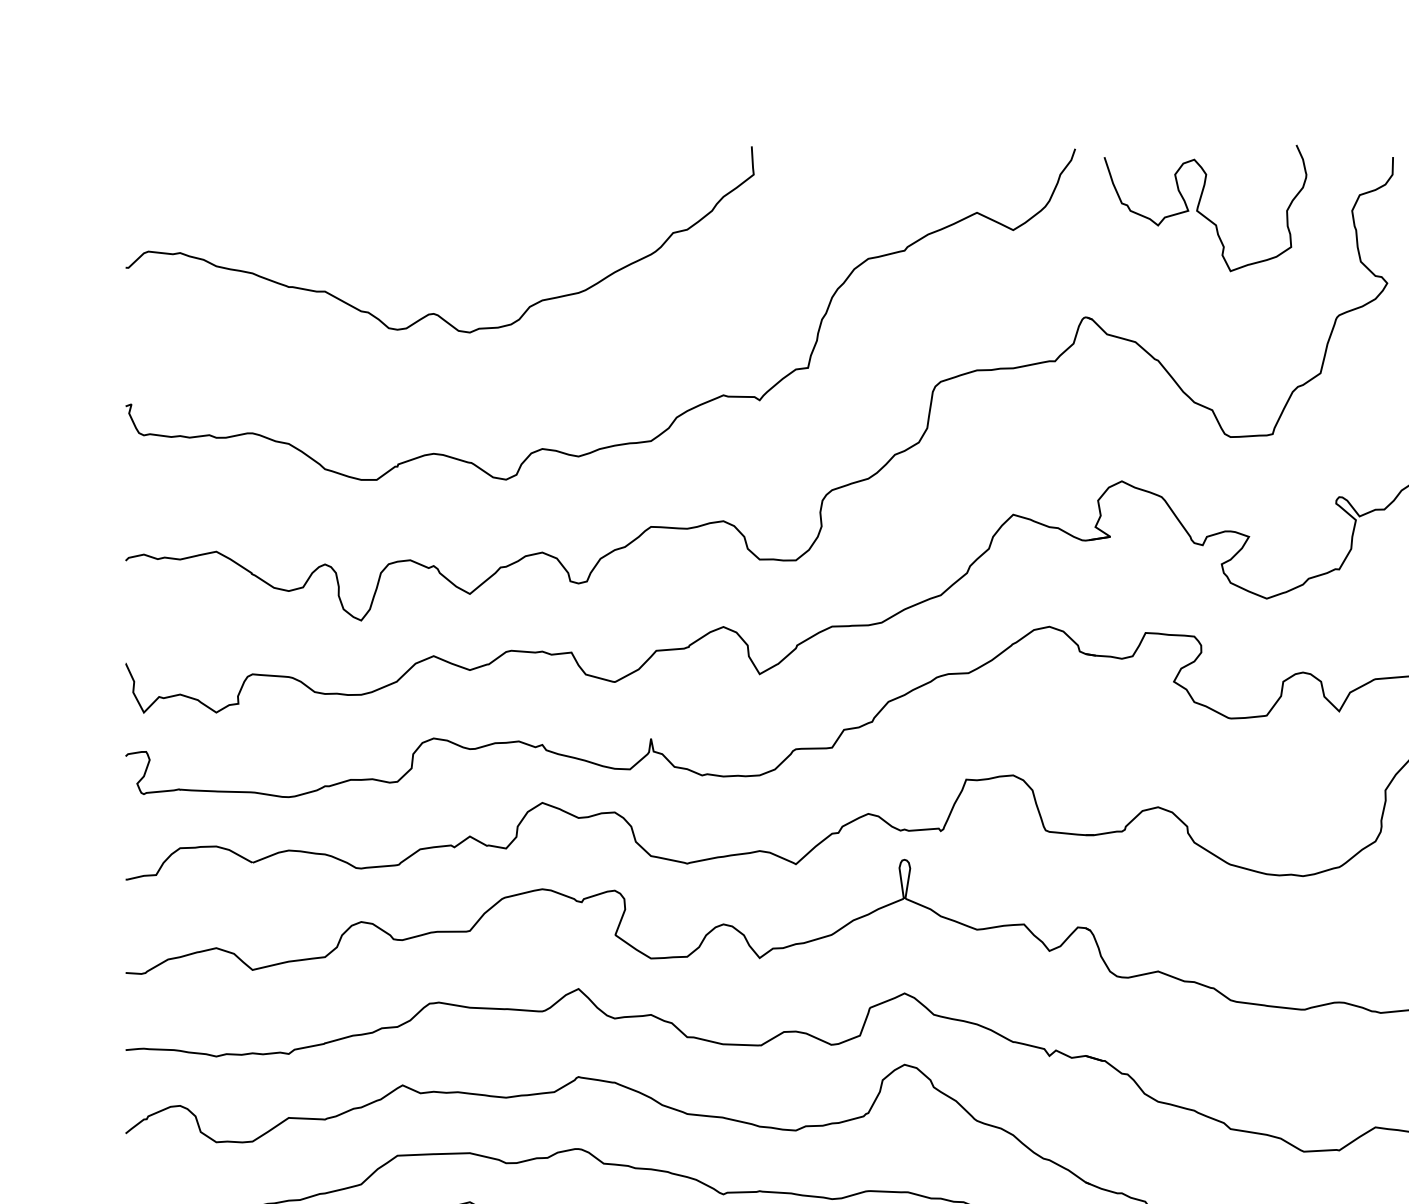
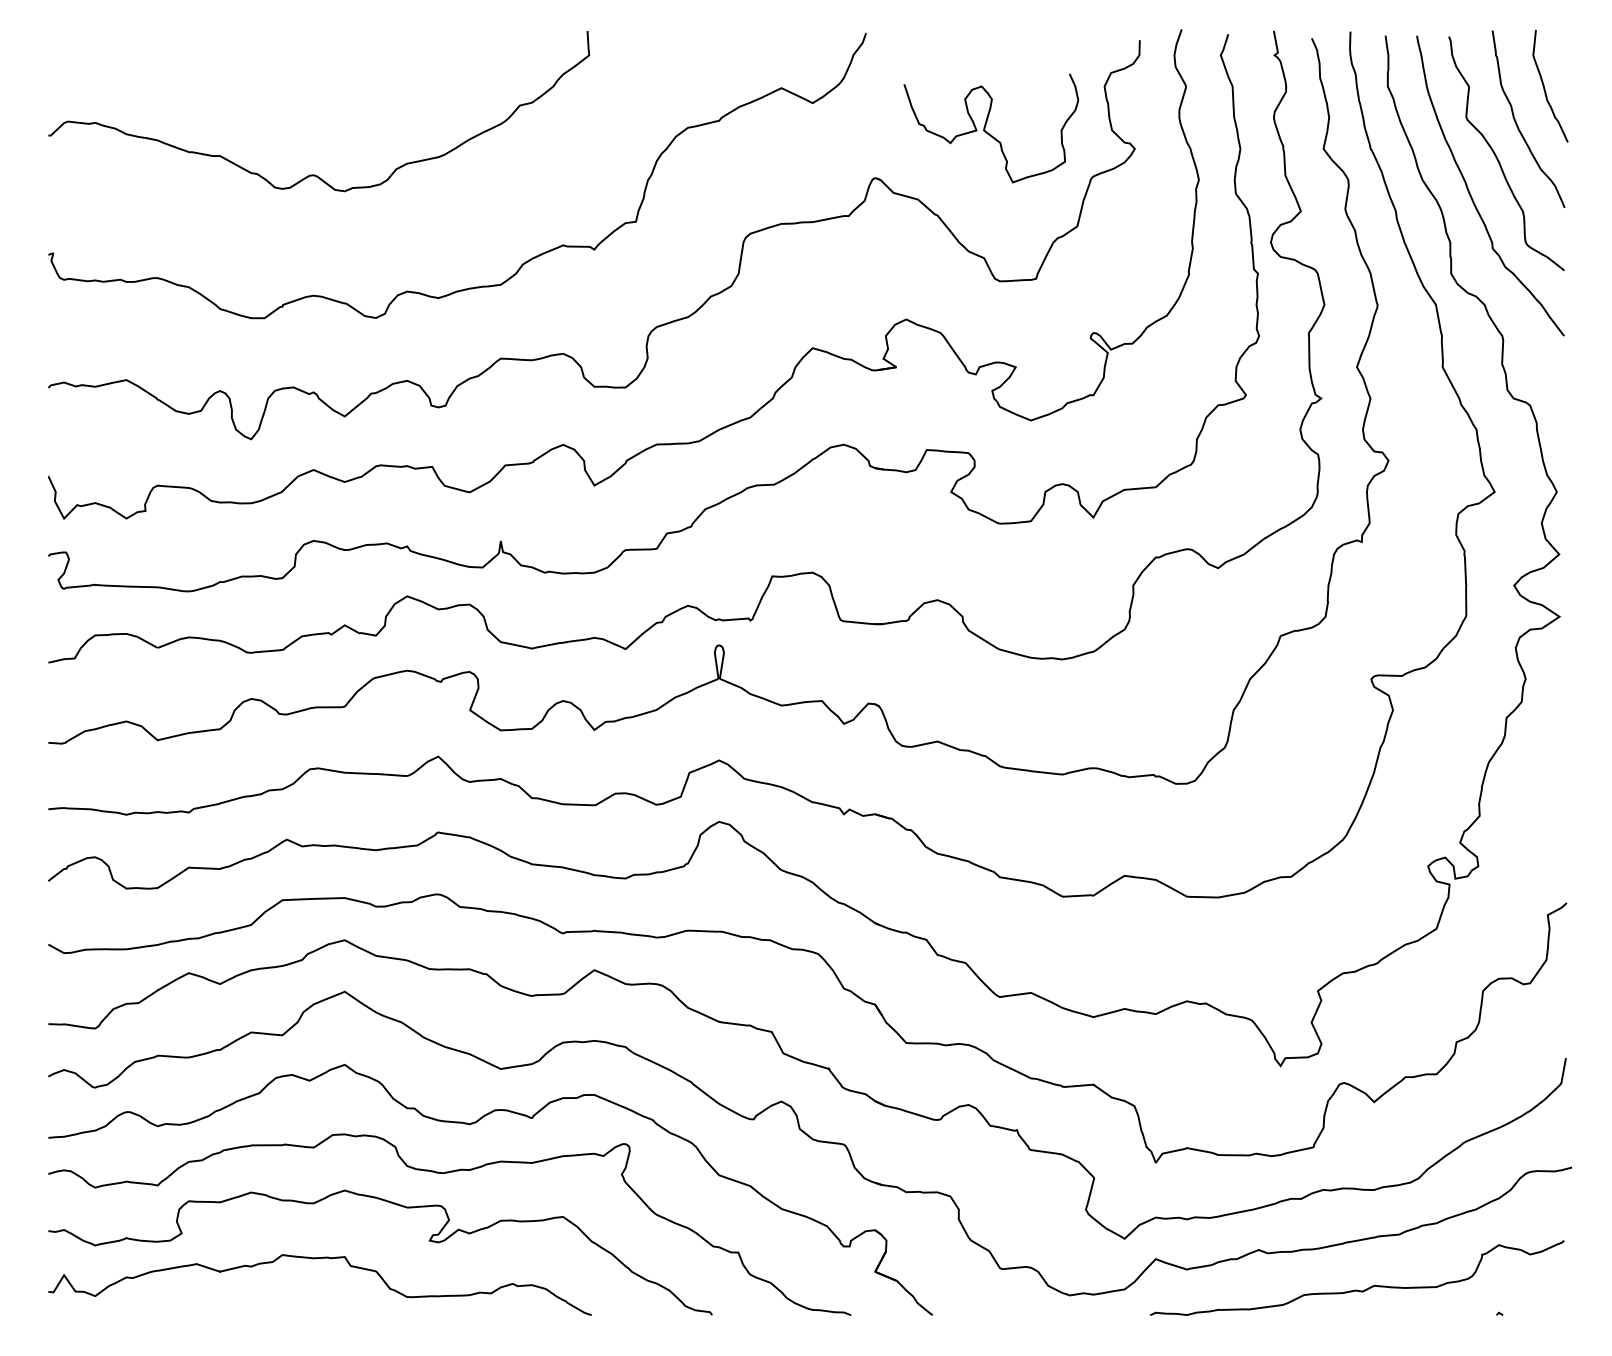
curve: (1201, 211) -> (987, 131), moved

